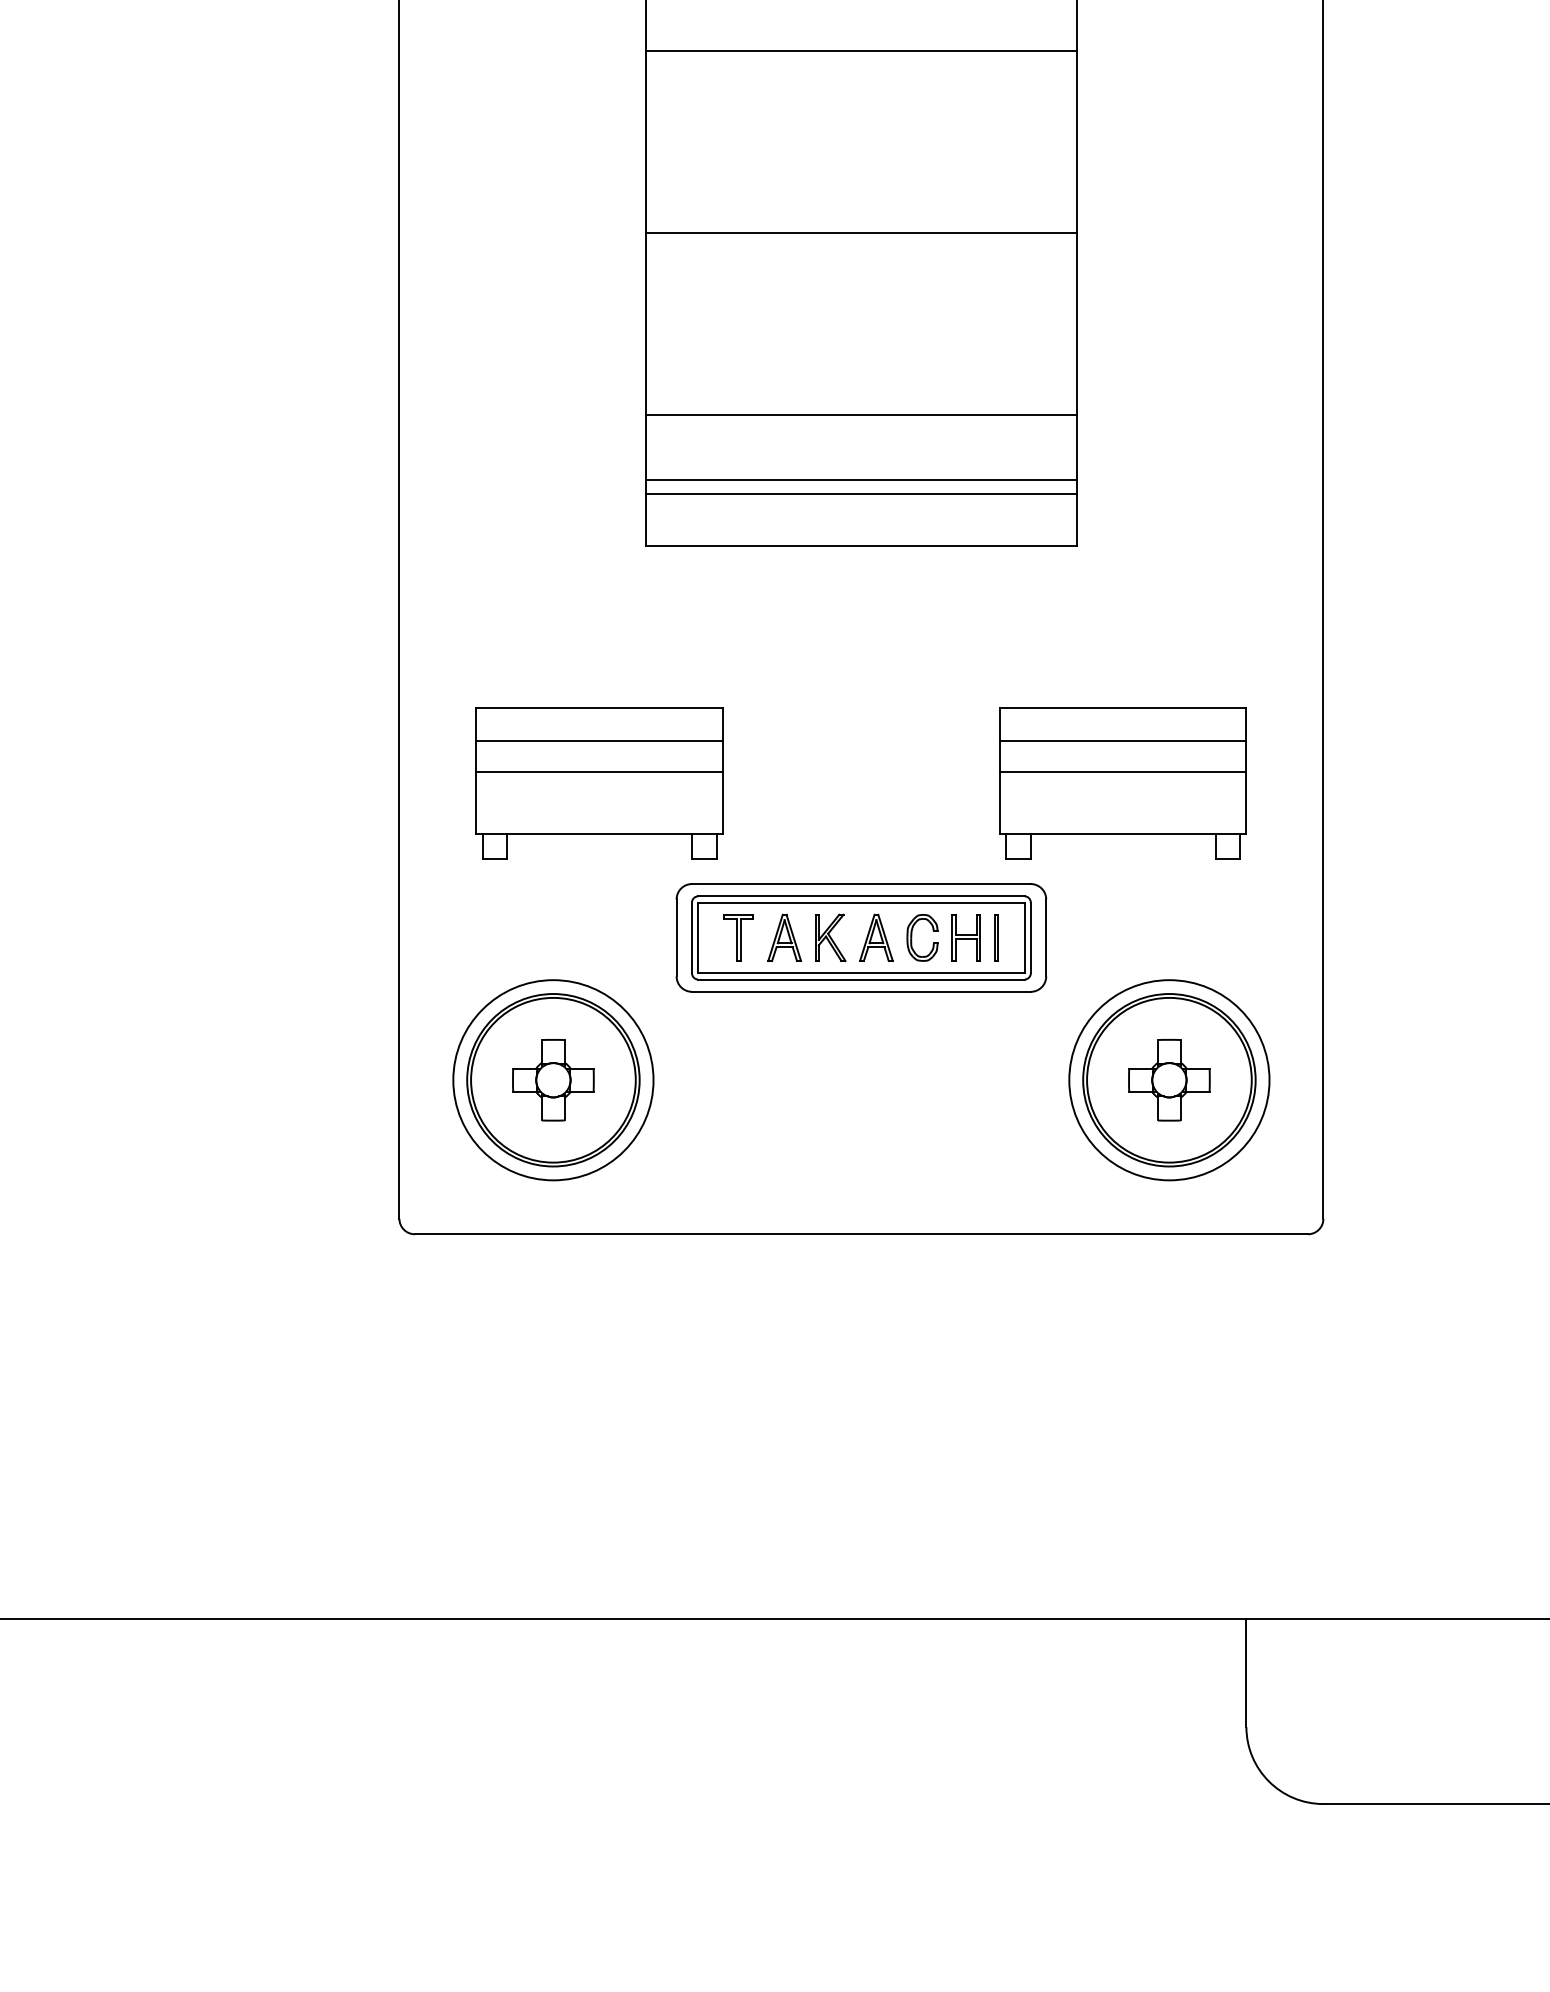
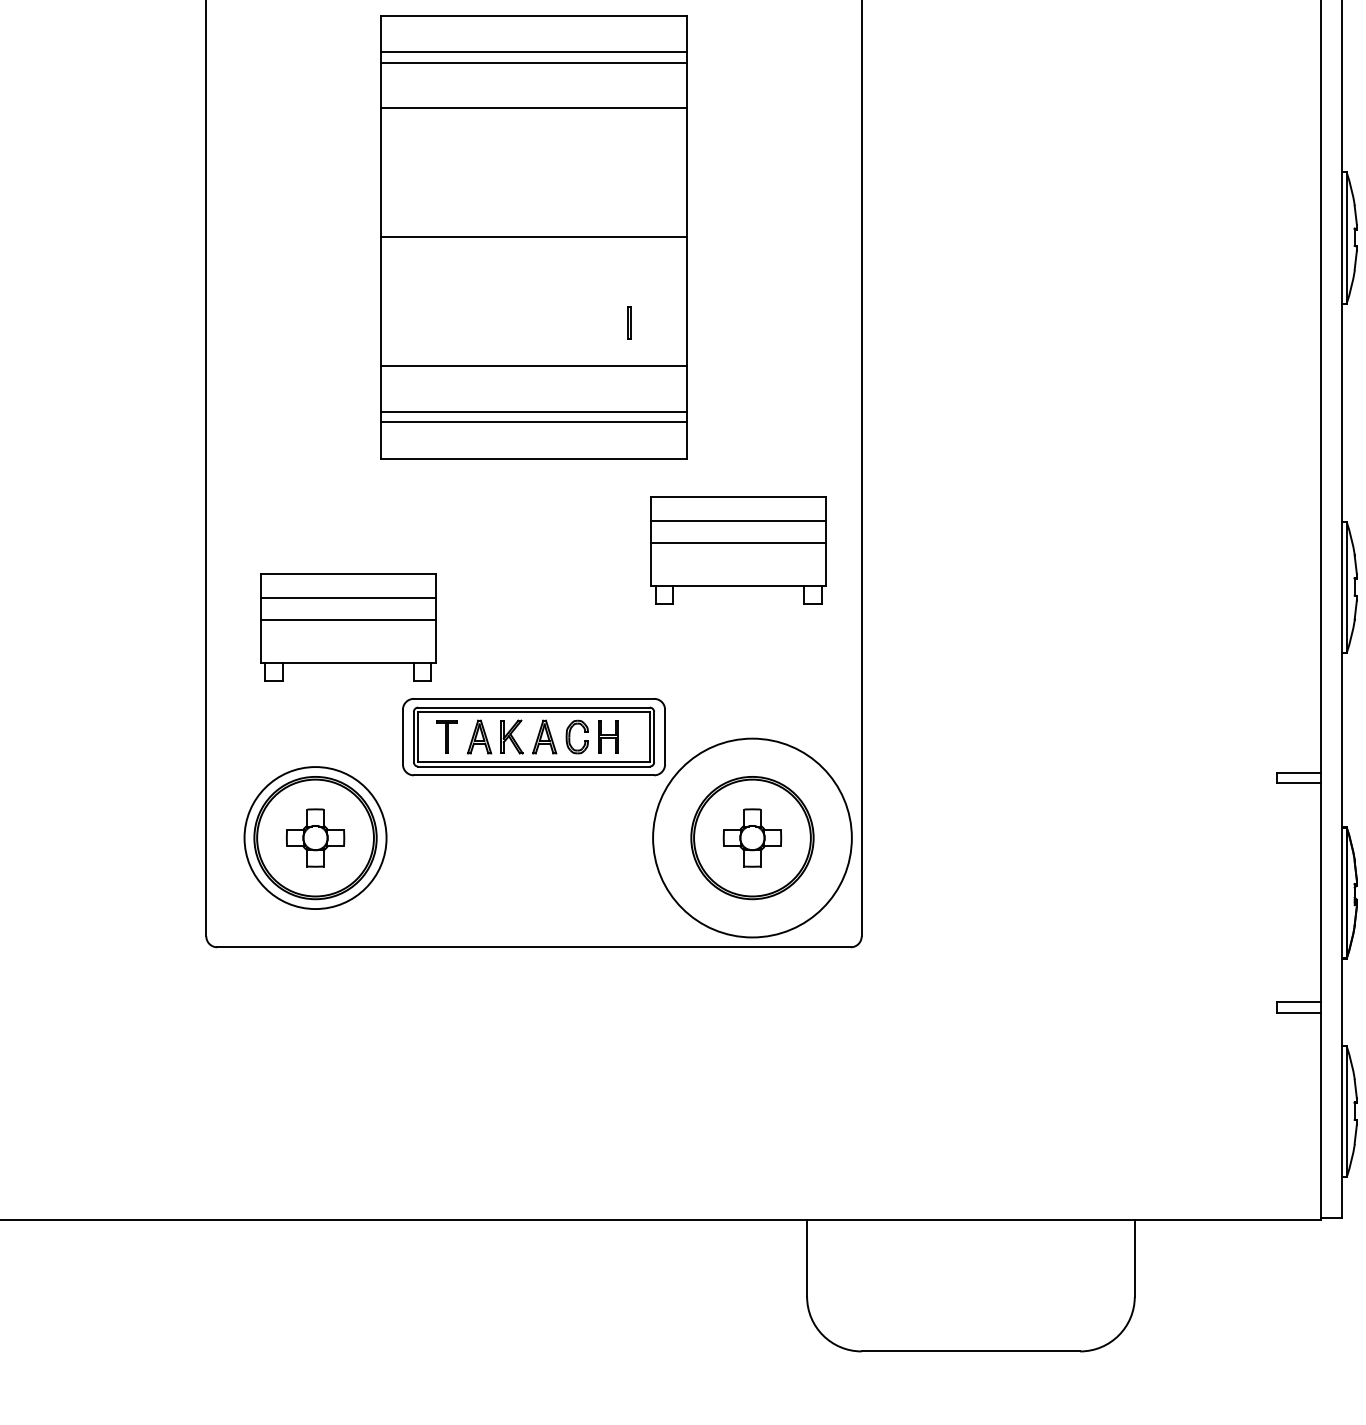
part: (1122, 783) -> (738, 550), moved
line: (994, 937) -> (628, 322), moved
circle: (1169, 1080) -> (752, 838), size x1.4

